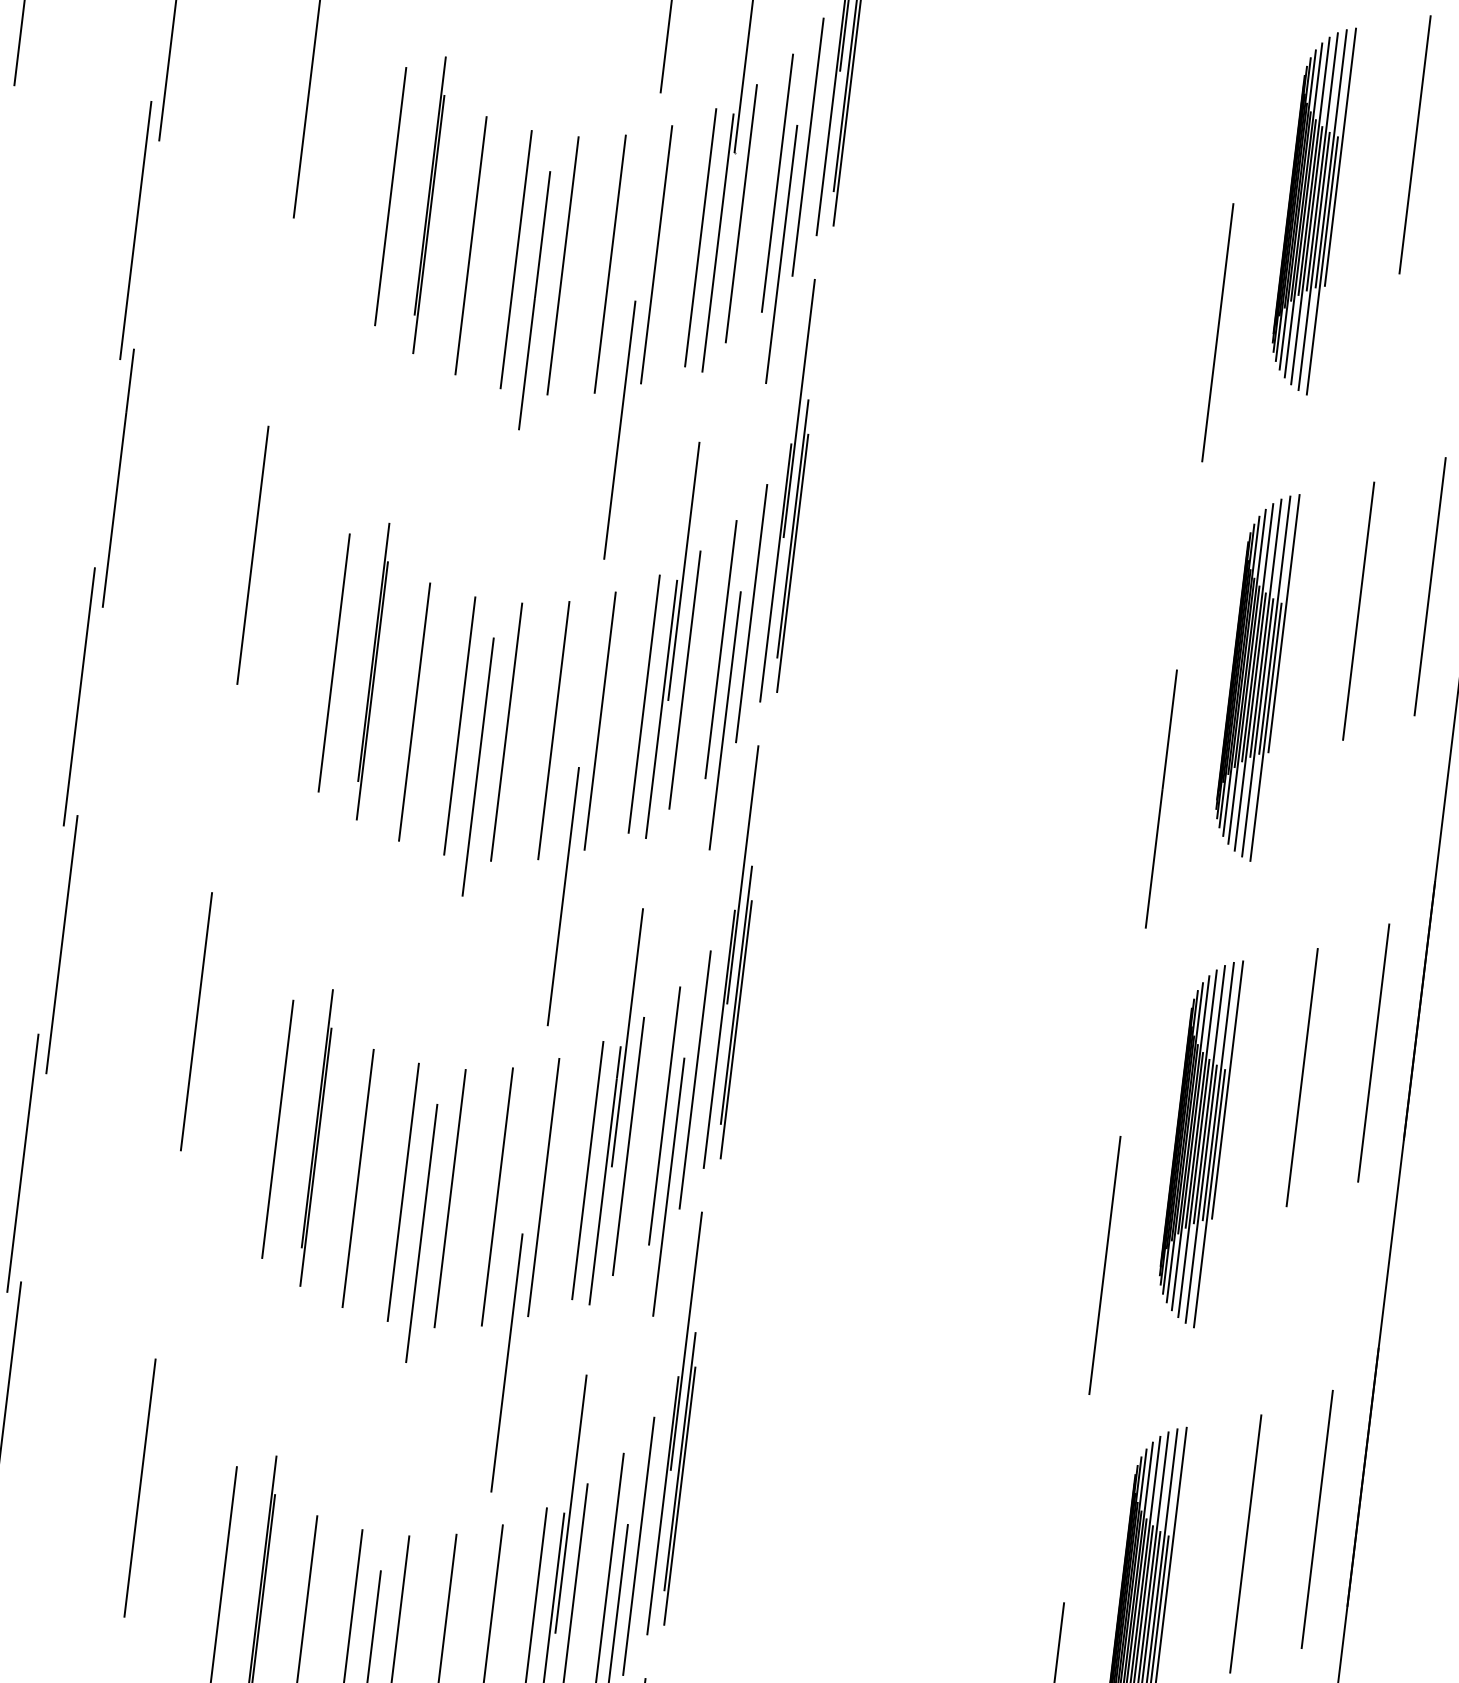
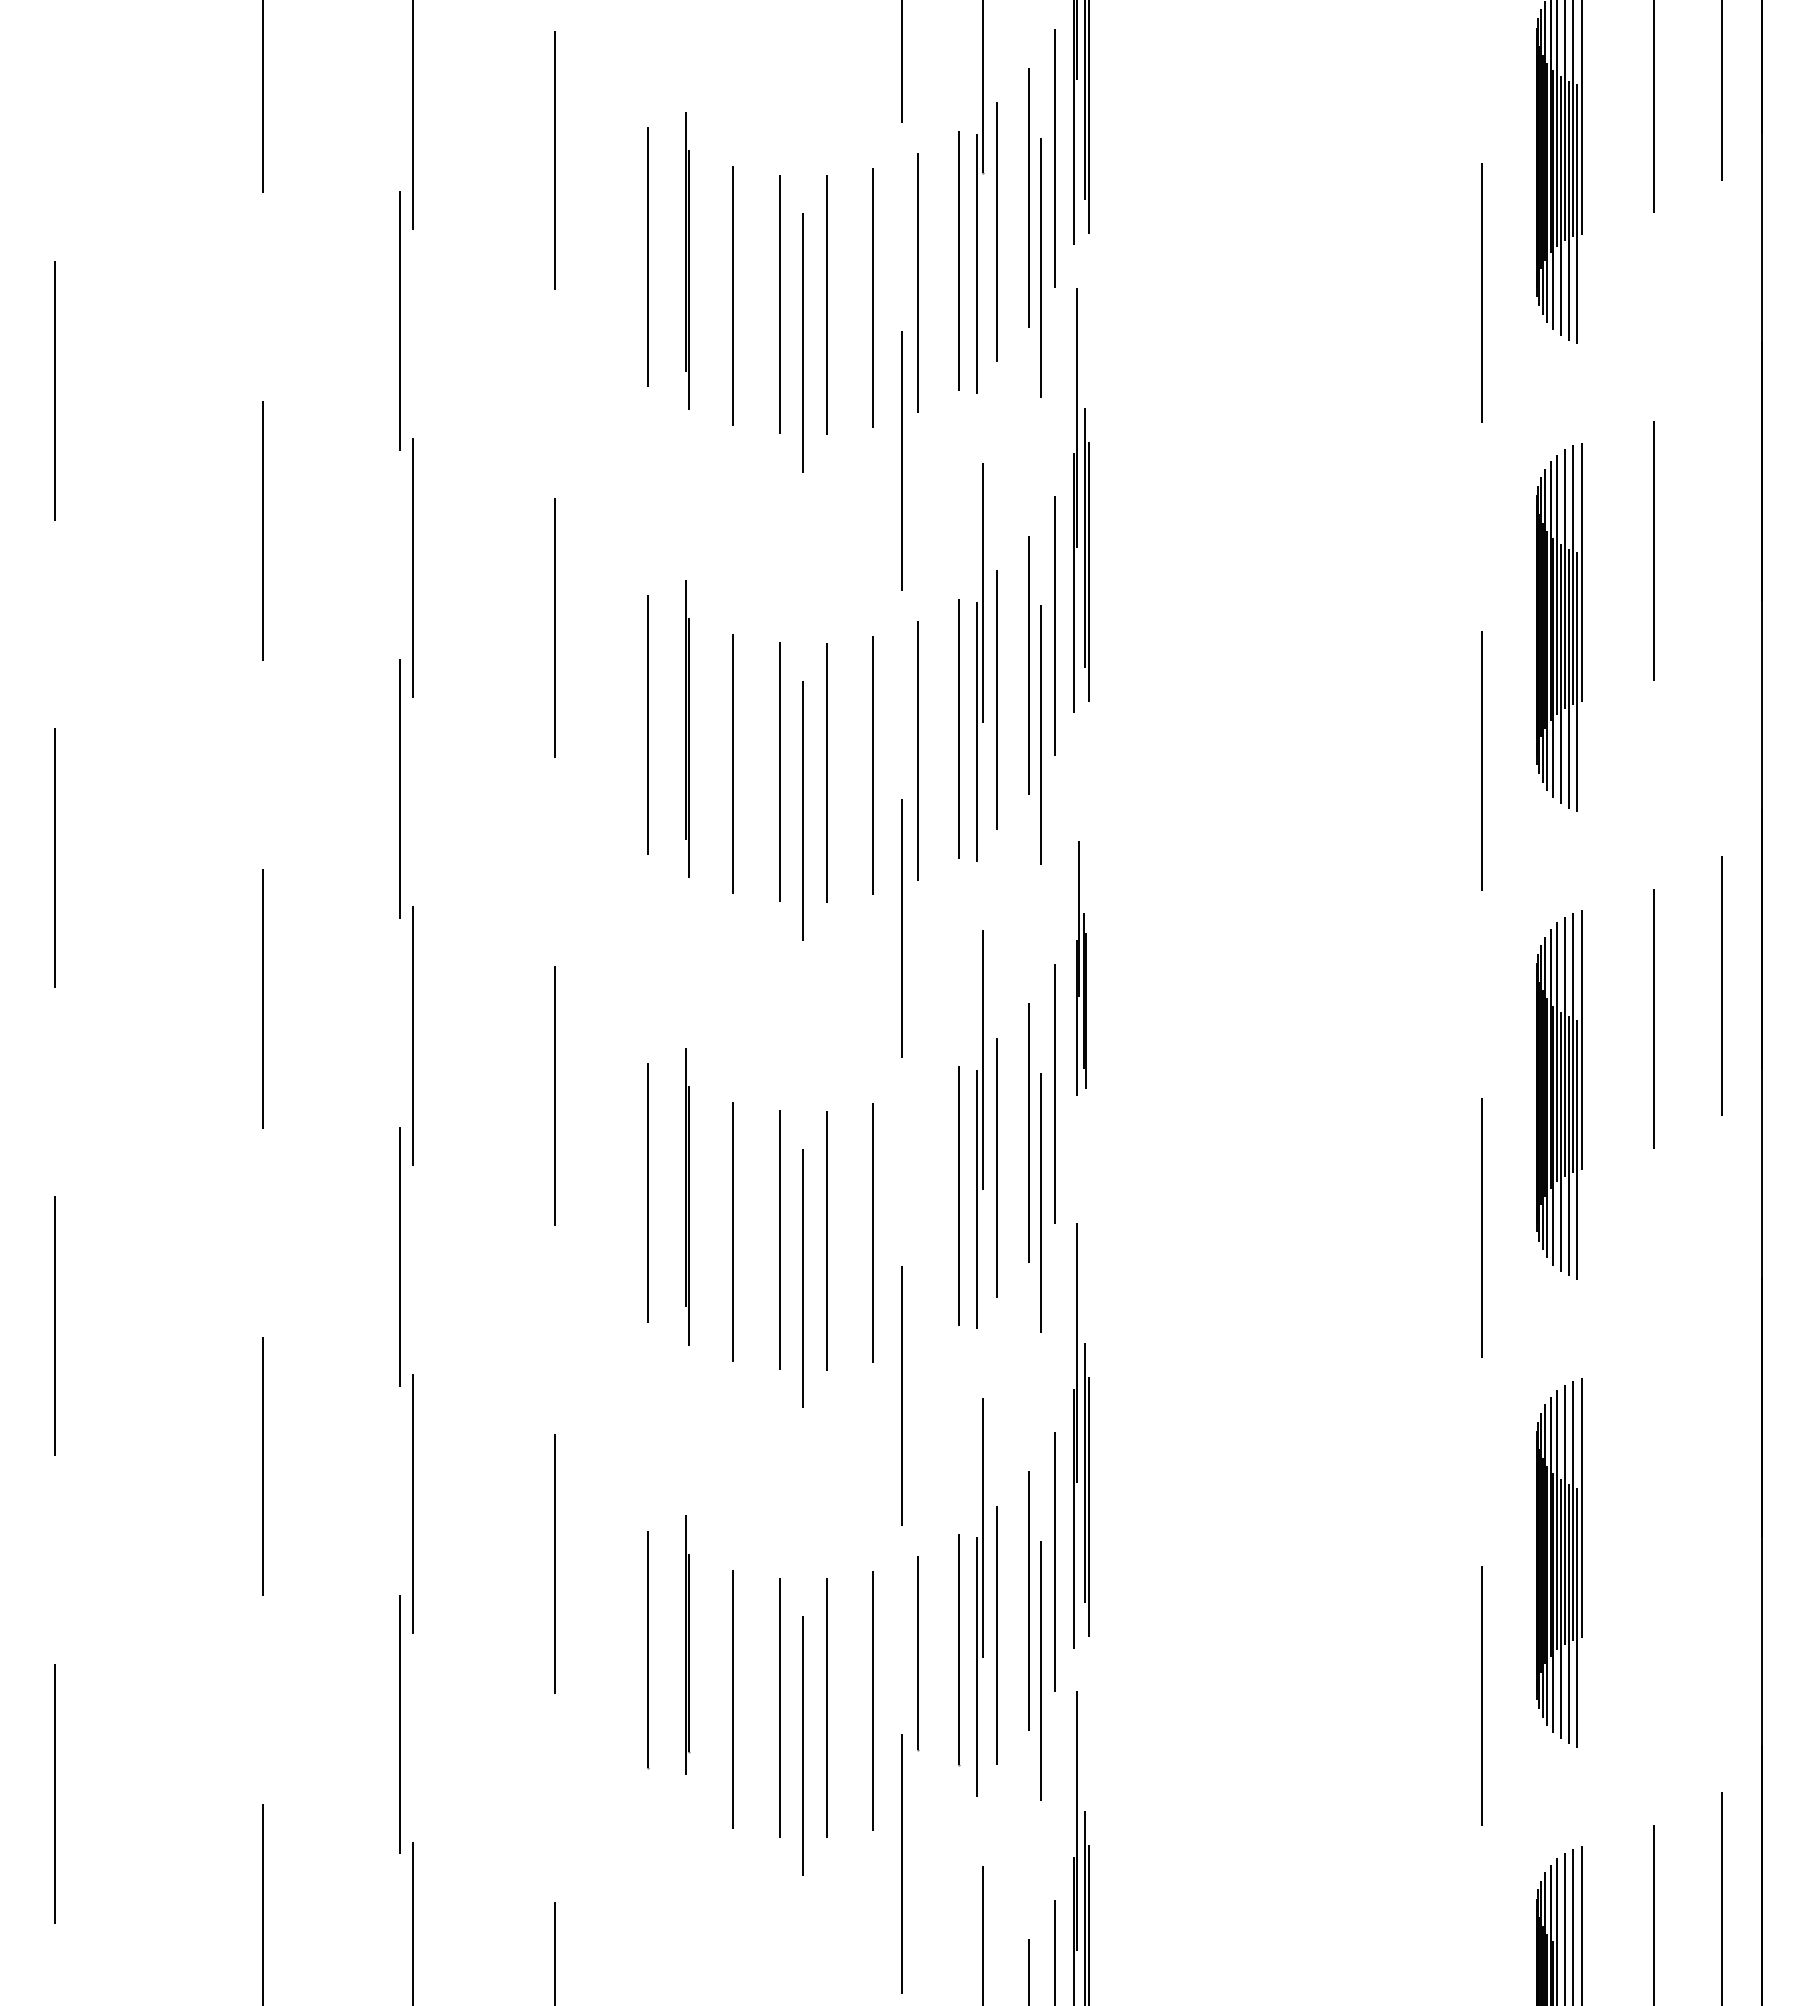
line: (1430, 586) -> (1722, 518), removed
part: (737, 958) -> (1081, 968), size x0.6
line: (543, 1187) -> (917, 1218), removed
line: (1317, 1518) -> (1722, 1453), removed
line: (1245, 1543) -> (1654, 1486), removed

